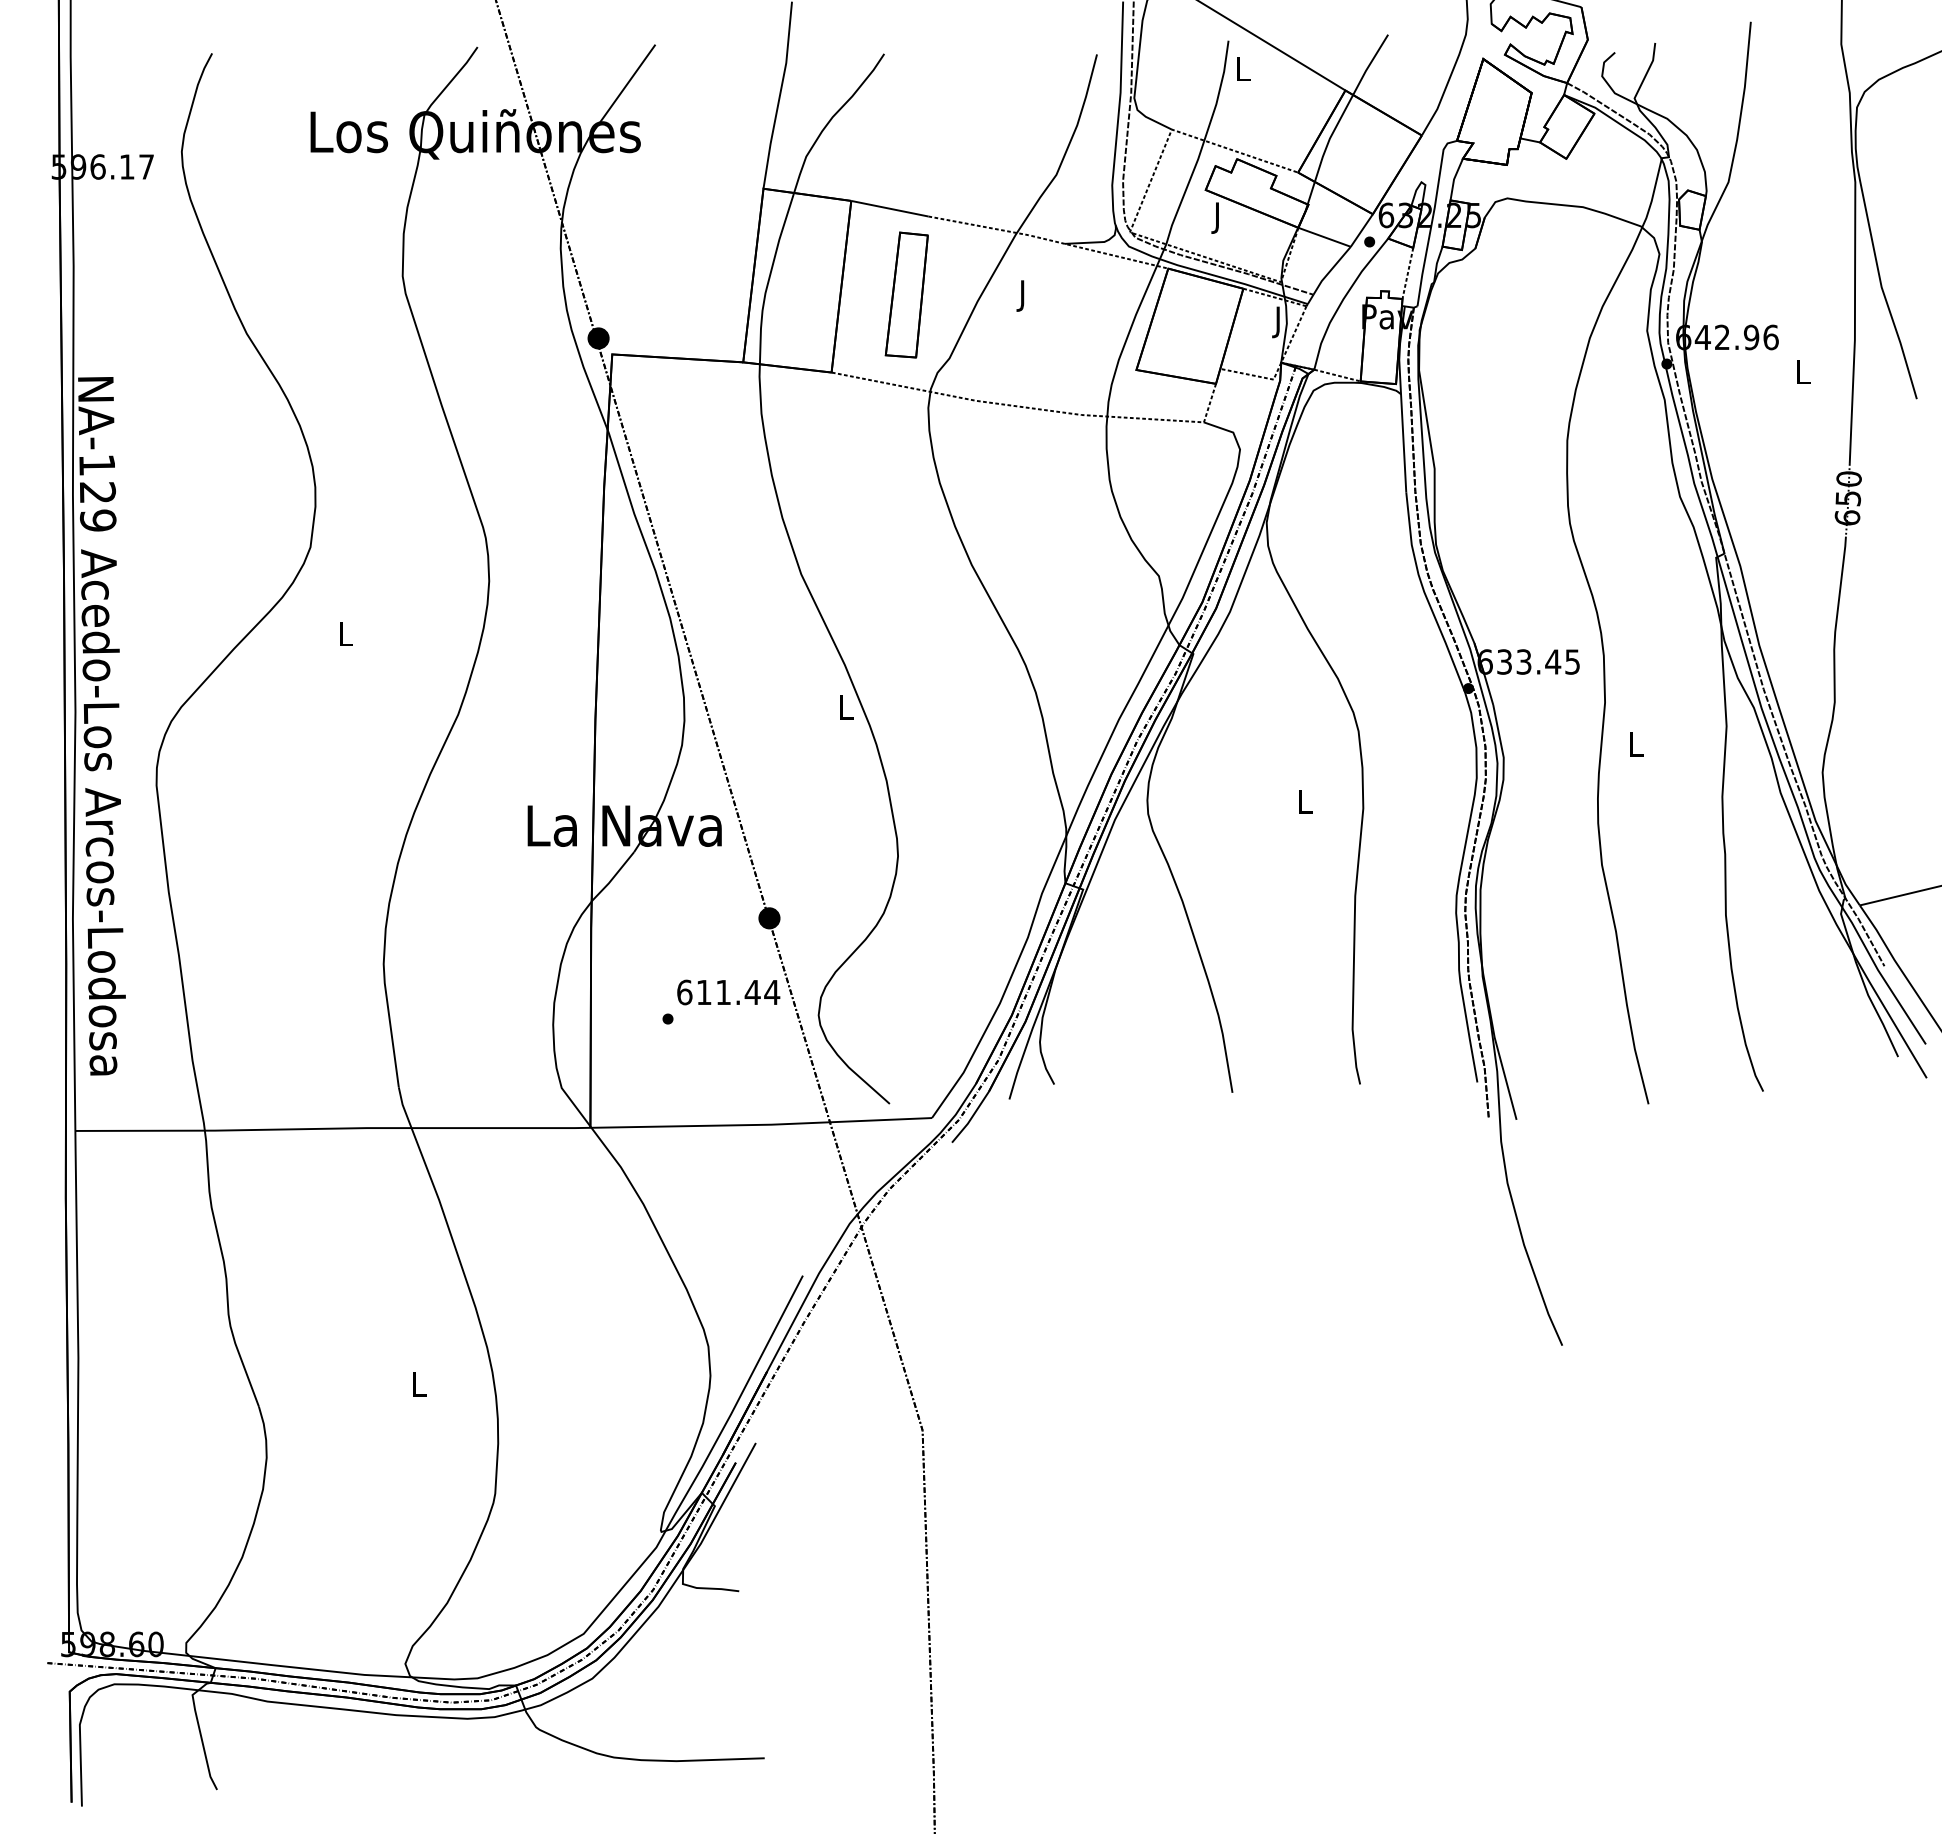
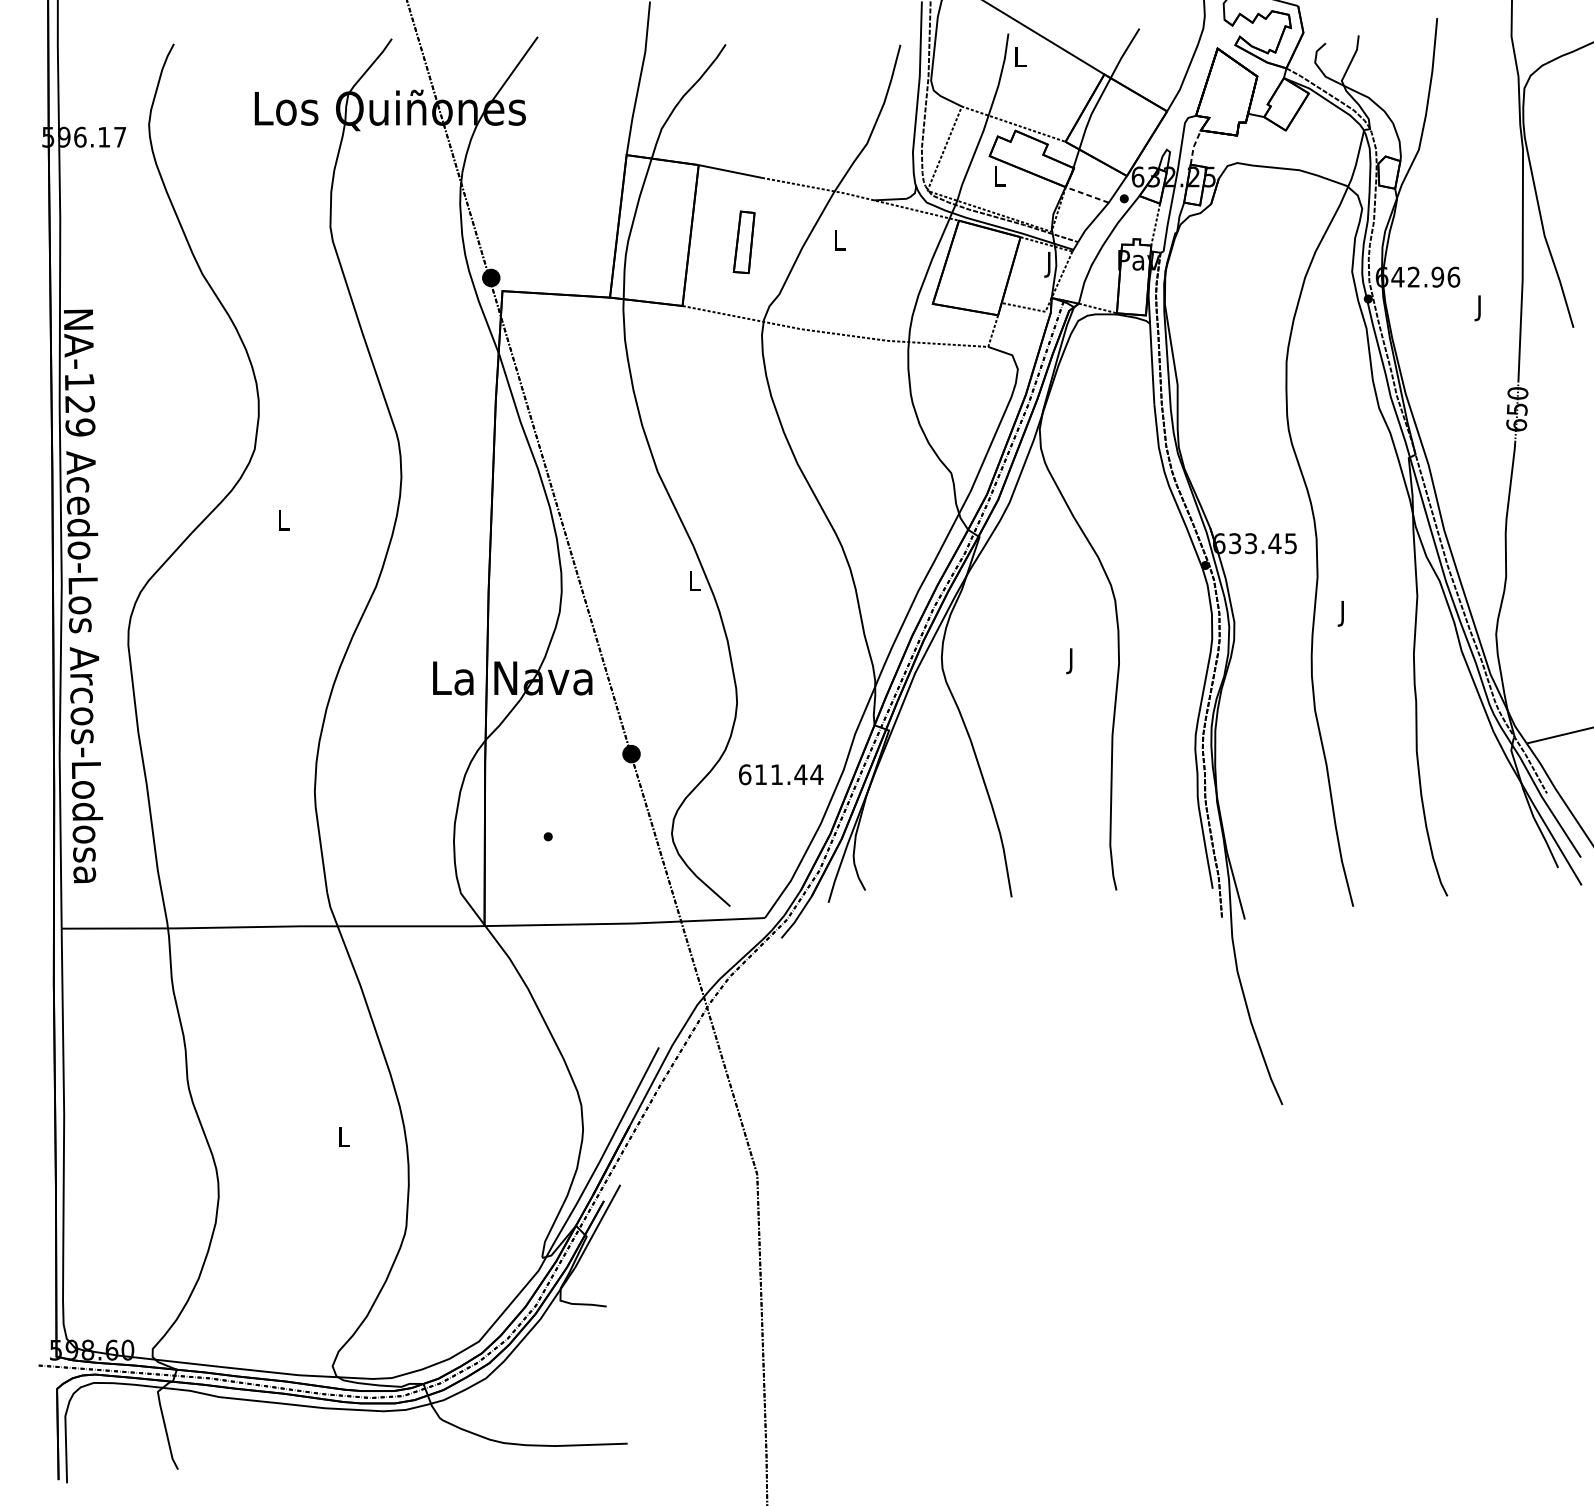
line: (1454, 179) -> (1193, 147), solid -> dashed
text: (1218, 217) -> (1000, 178), J -> L
line: (1324, 237) -> (1087, 195), solid -> dashed
part: (906, 294) -> (744, 241), size x0.6
text: (1023, 295) -> (840, 242), J -> L
text: (1803, 375) -> (1480, 308), L -> J
text: (1636, 747) -> (1343, 613), L -> J
text: (1305, 804) -> (1071, 660), L -> J
text: (728, 992) -> (780, 774), moved

